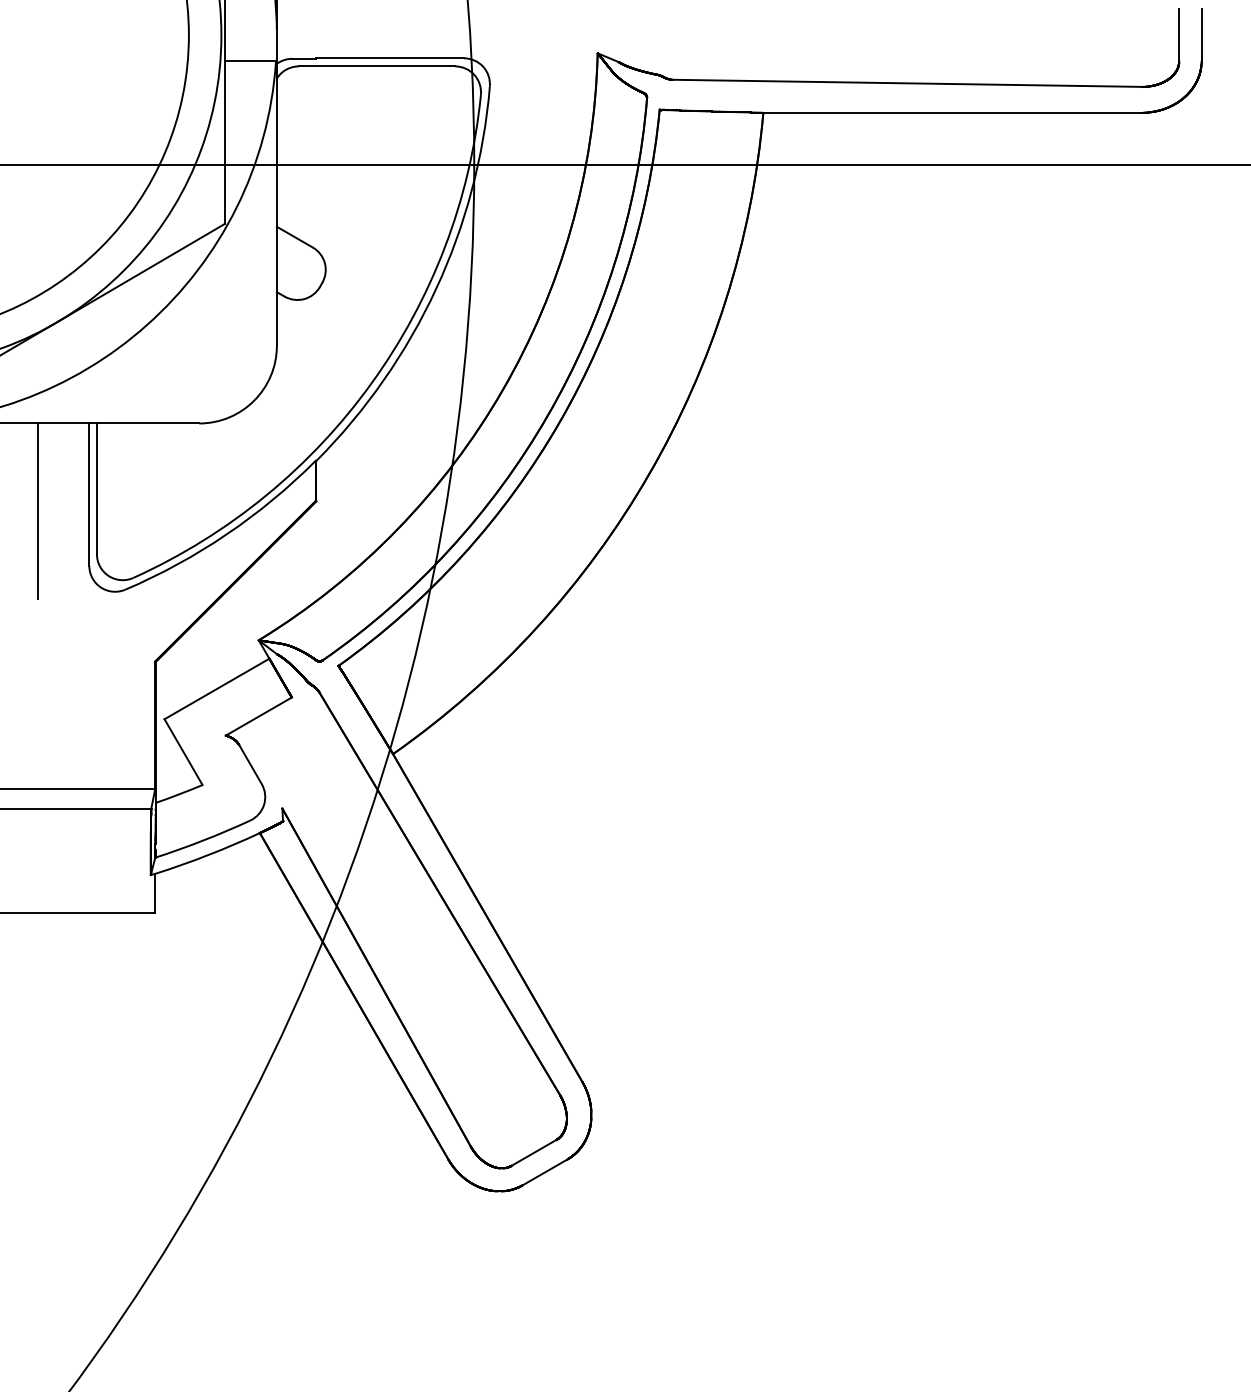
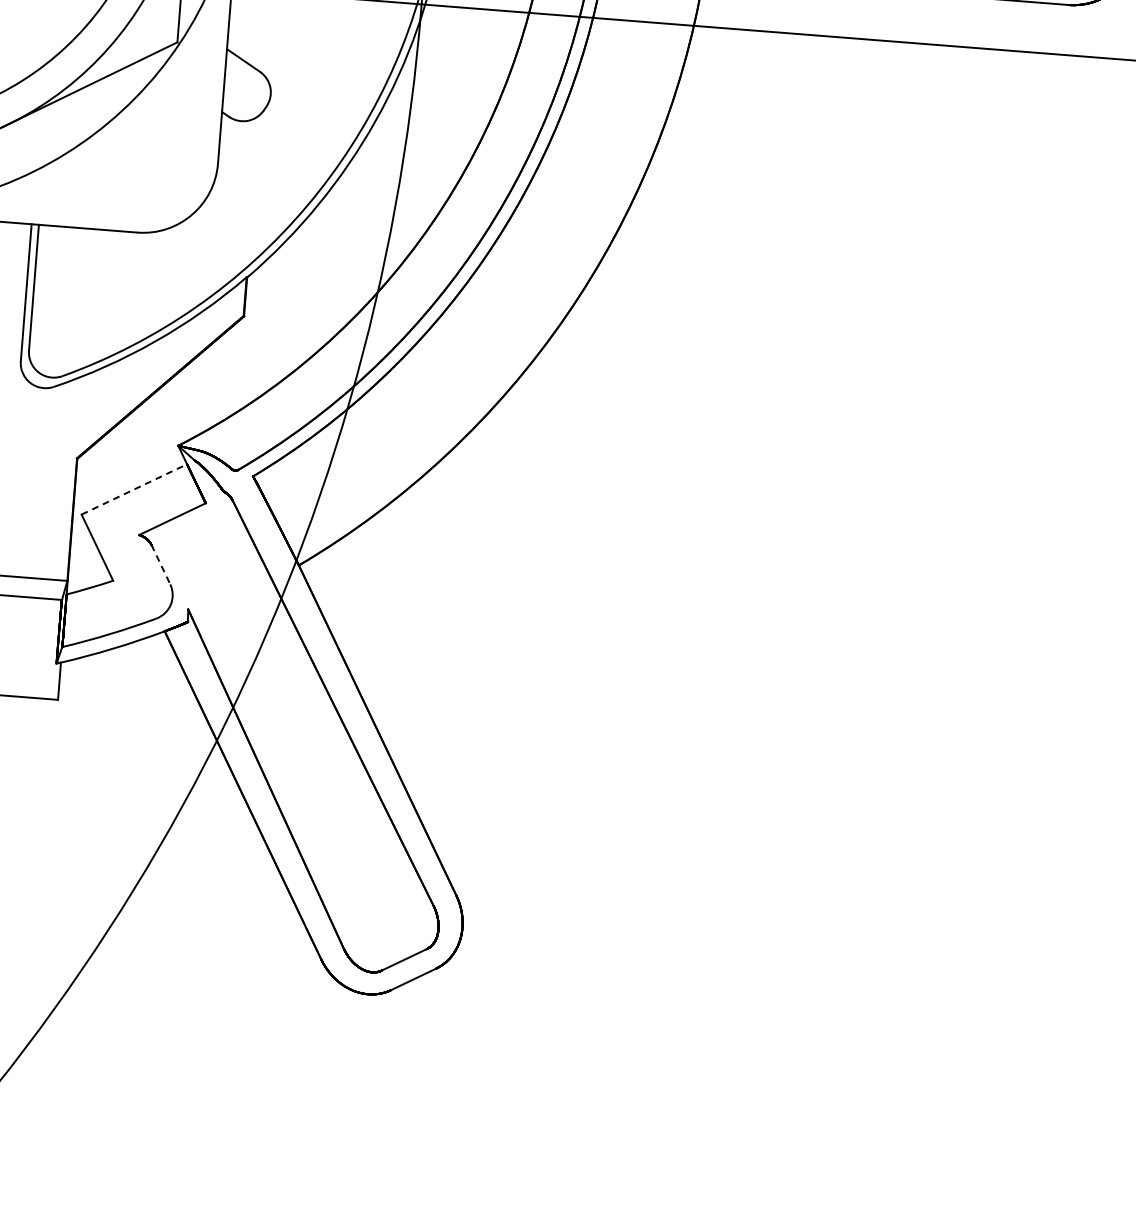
line: (216, 688) -> (133, 488), solid -> dashed
line: (250, 764) -> (160, 564), solid -> dashed

